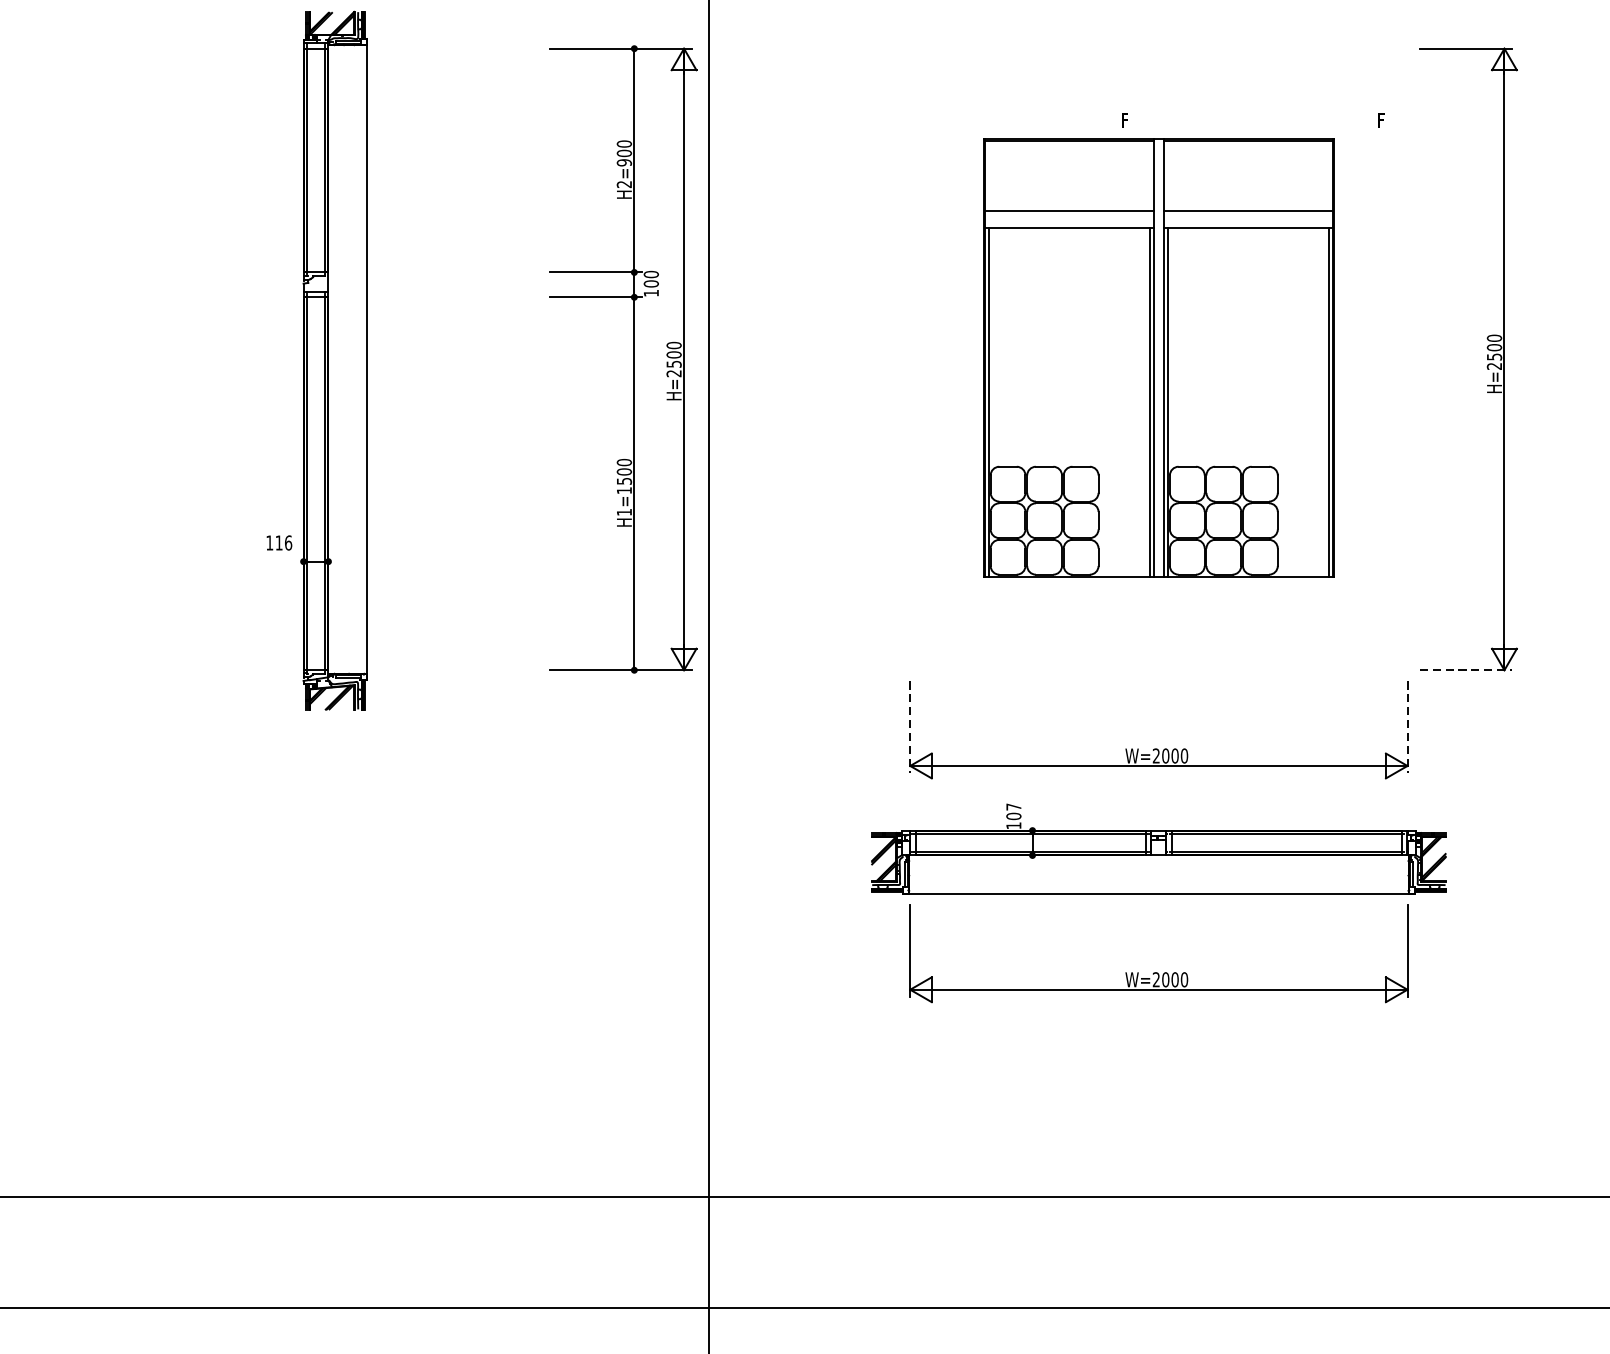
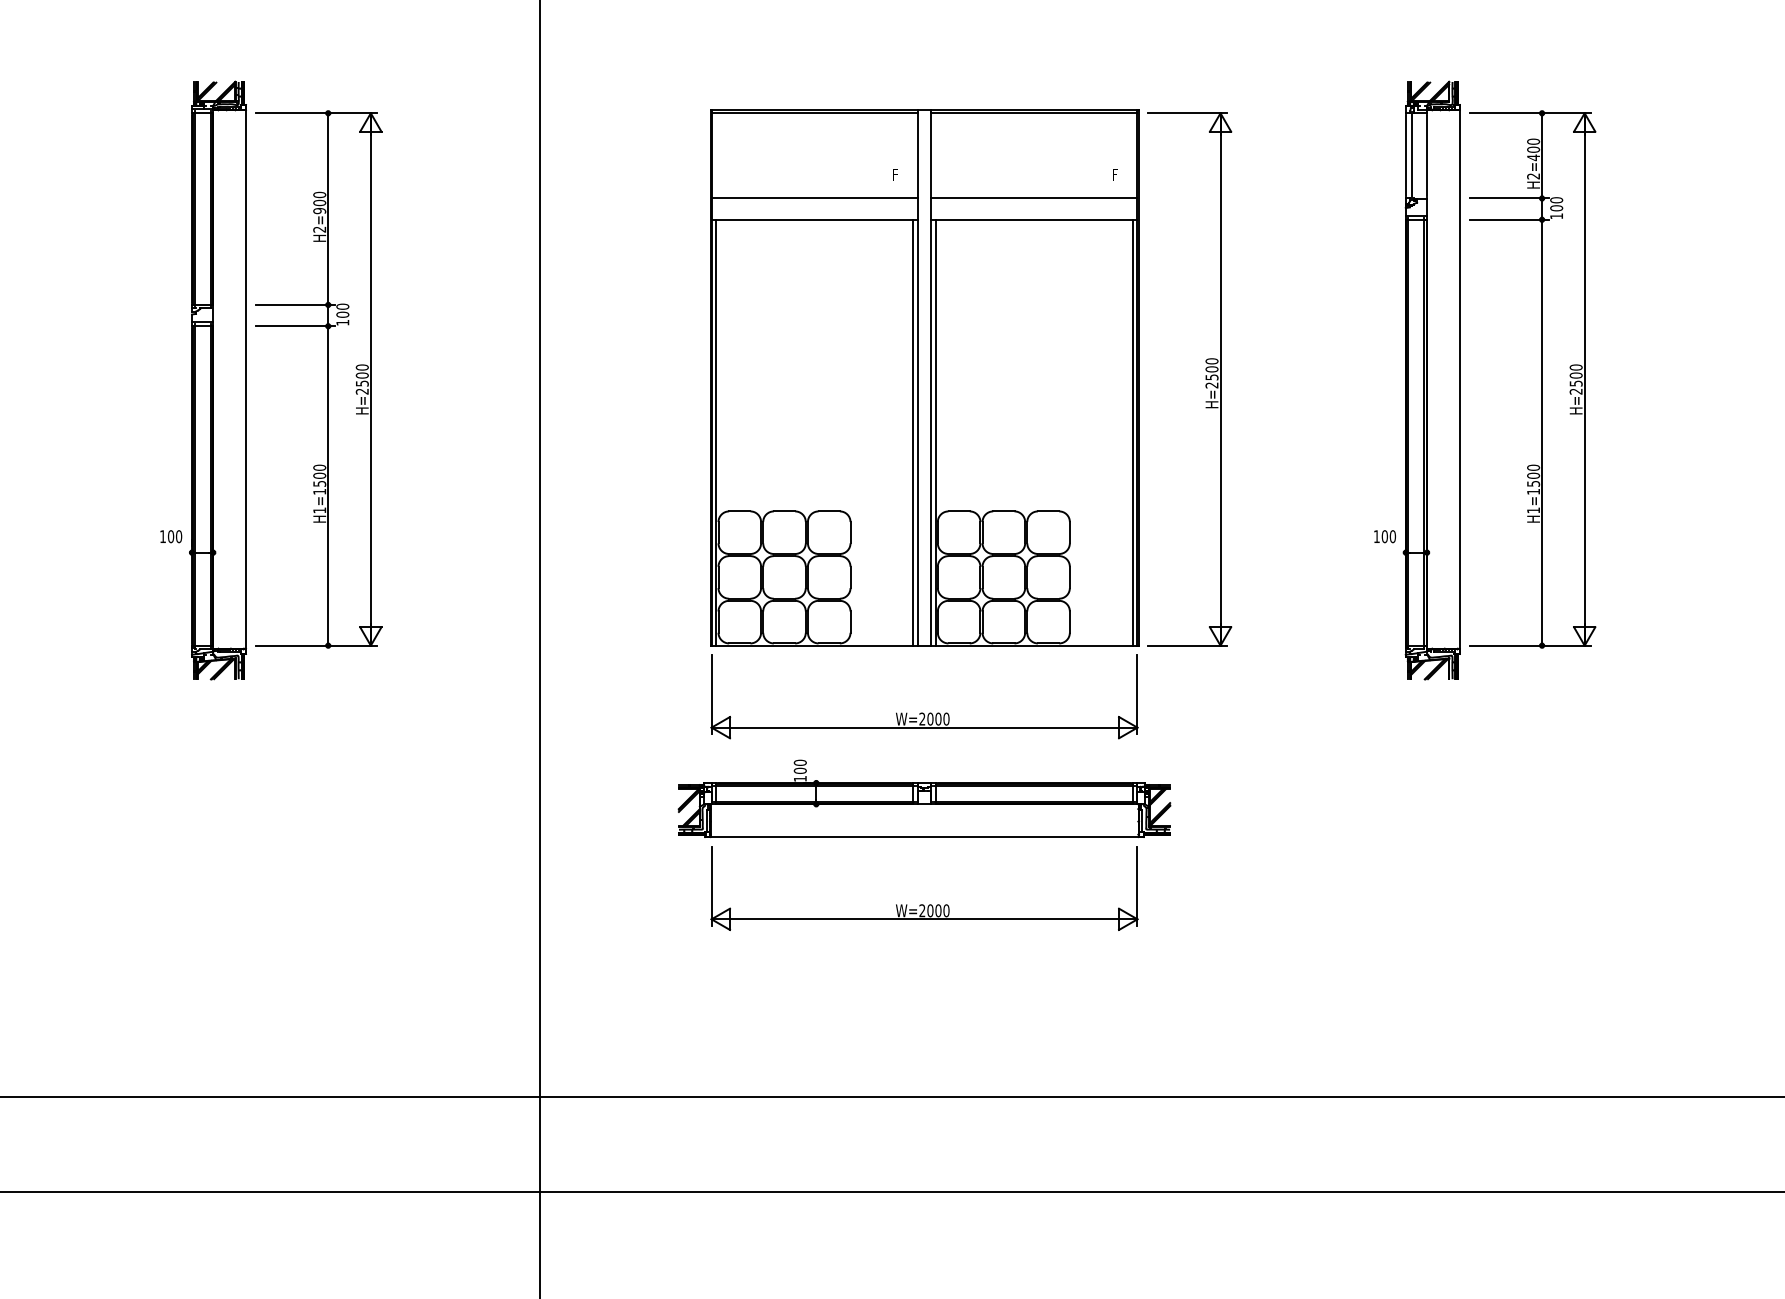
part: (1158, 357) -> (924, 377), size x1.43
part: (633, 359) -> (327, 379), moved
text: (284, 542) -> (175, 536), 116 -> 100
line: (1467, 670) -> (1188, 645), dashed -> solid
line: (910, 728) -> (711, 695), dashed -> solid
line: (1407, 728) -> (1137, 695), dashed -> solid
text: (1012, 806) -> (799, 762), 107 -> 100

